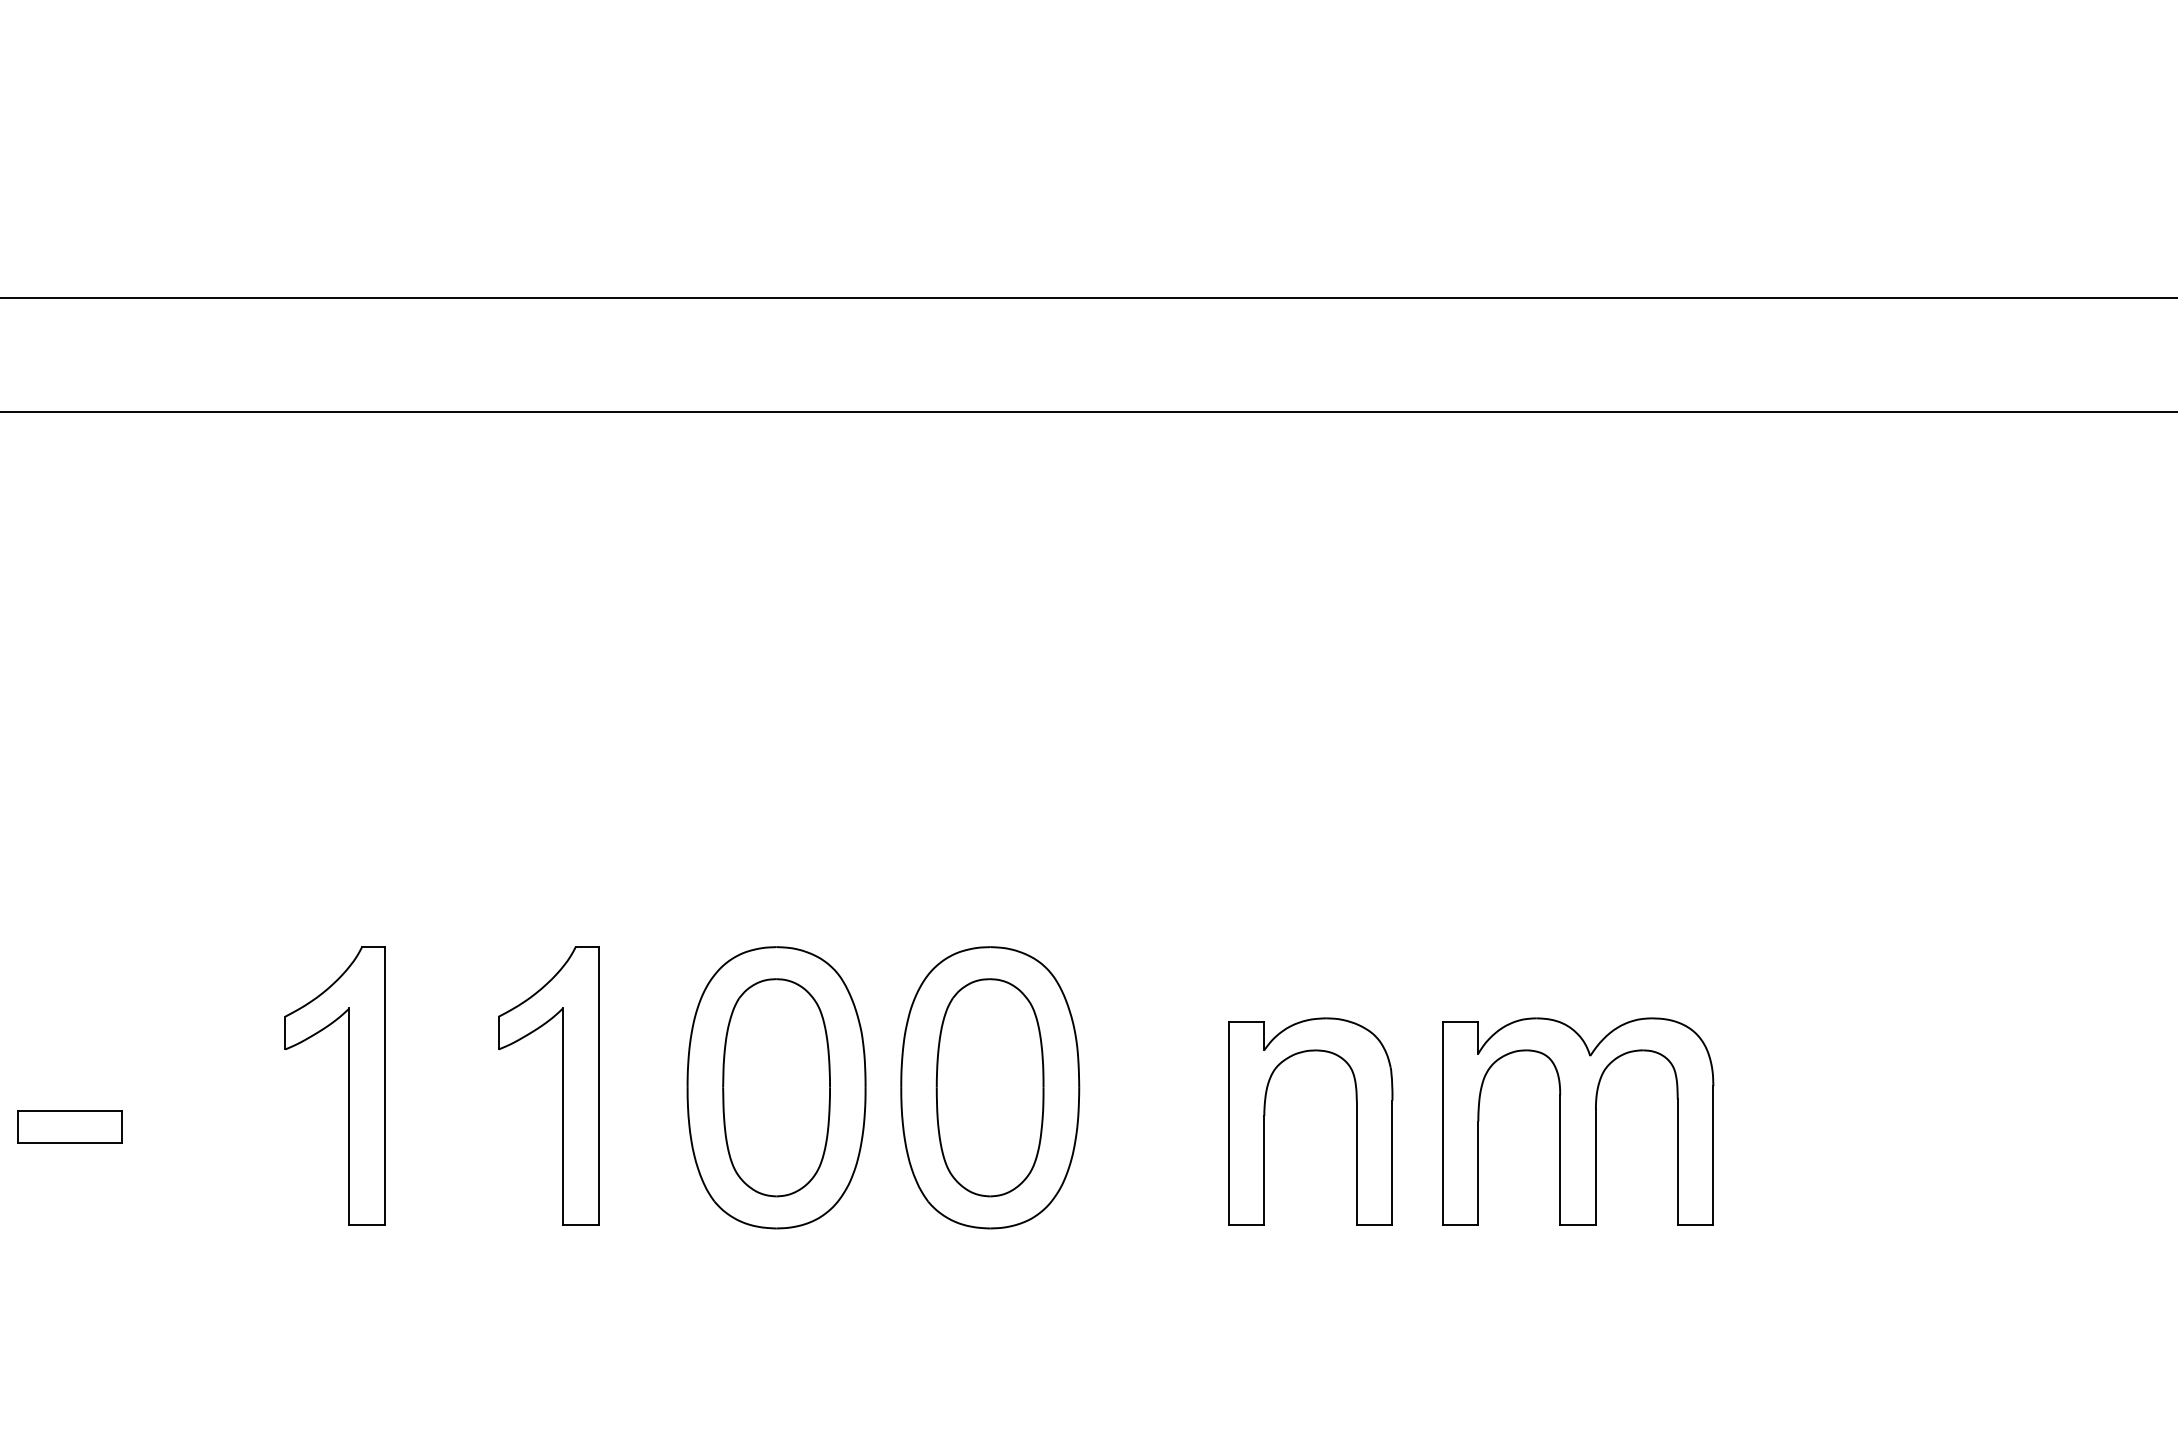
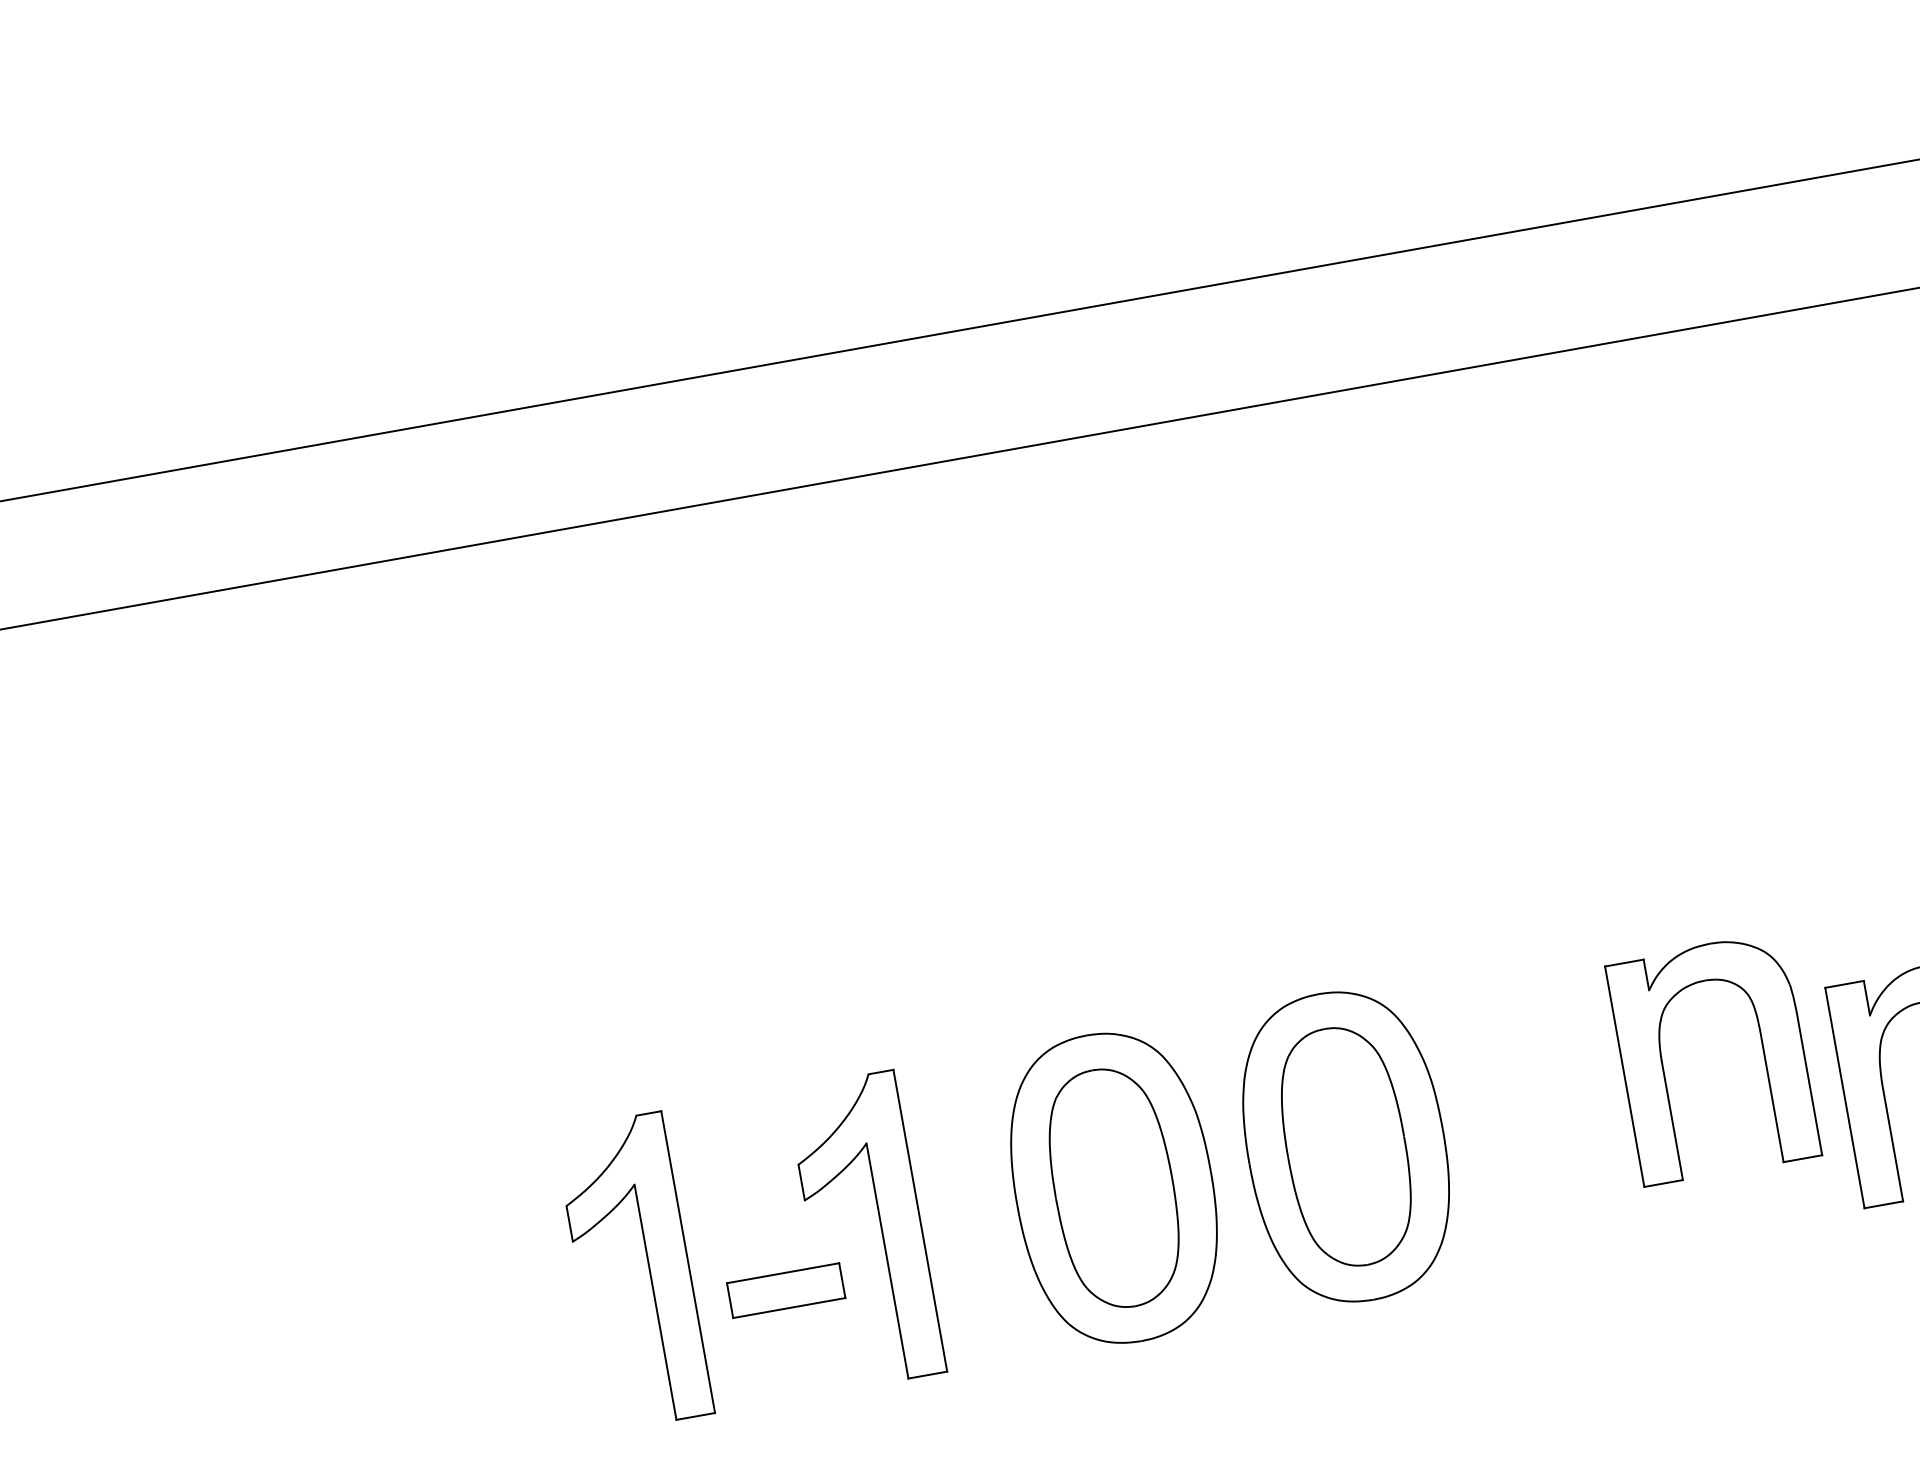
part: (1265, 1115) -> (1663, 1061), moved
part: (69, 1126) -> (785, 1290), moved

